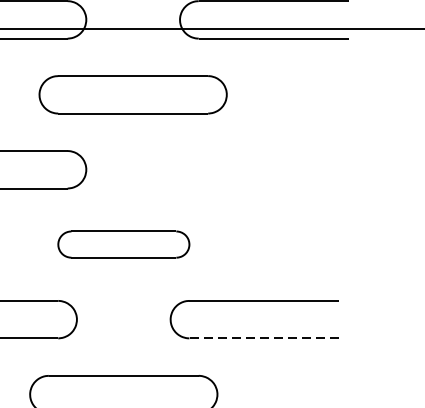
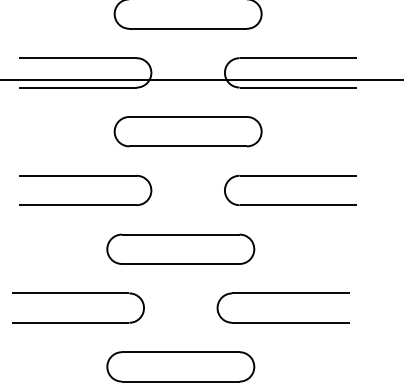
part: (263, 151) -> (290, 176), added
part: (123, 243) -> (180, 248), size x1.43
line: (264, 337) -> (291, 322), dashed -> solid

